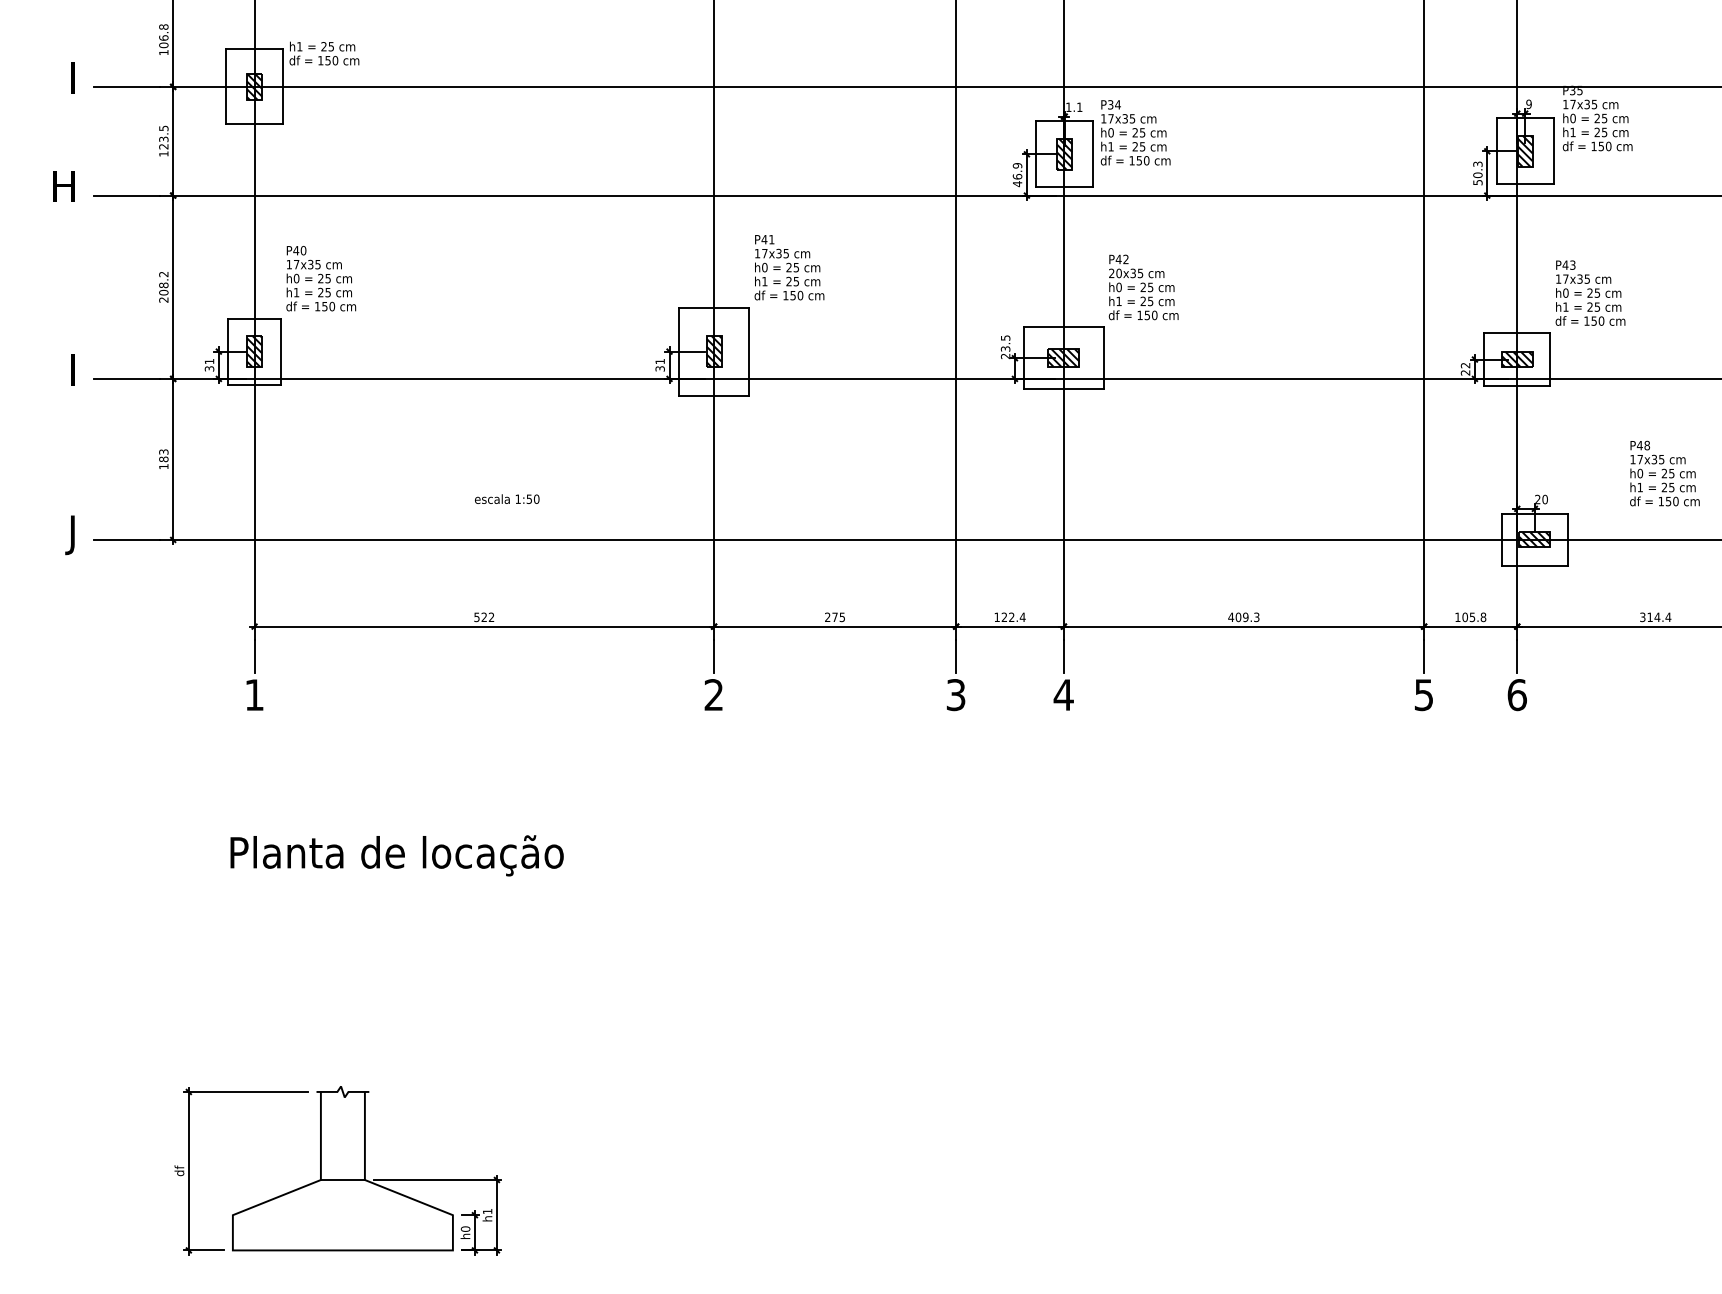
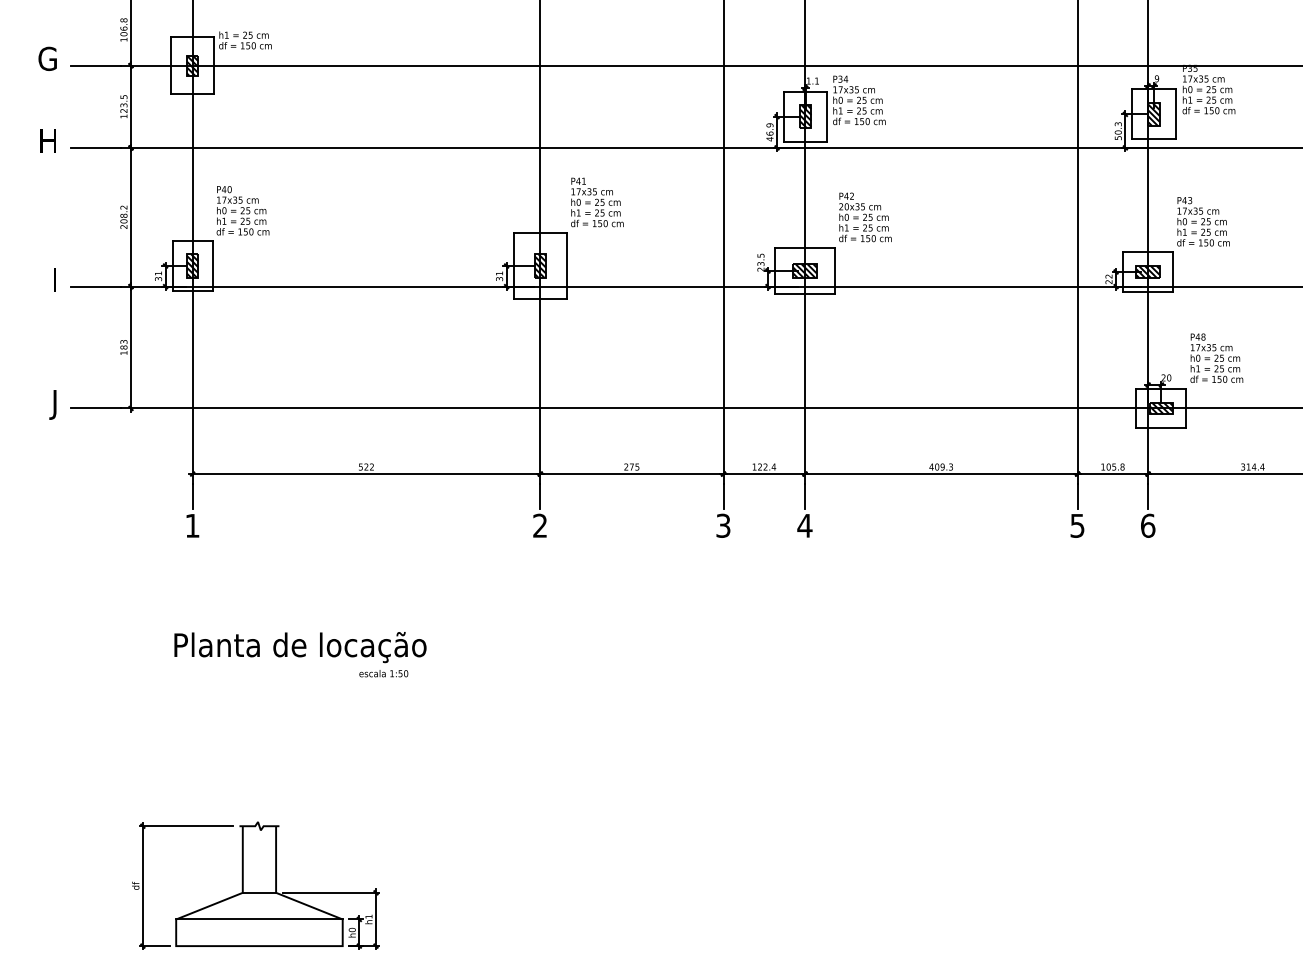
text: (62, 77) -> (47, 58), I -> G
text: (1664, 472) -> (1216, 357), moved
text: (506, 498) -> (383, 673), moved
line: (342, 1215) -> (259, 919), added

